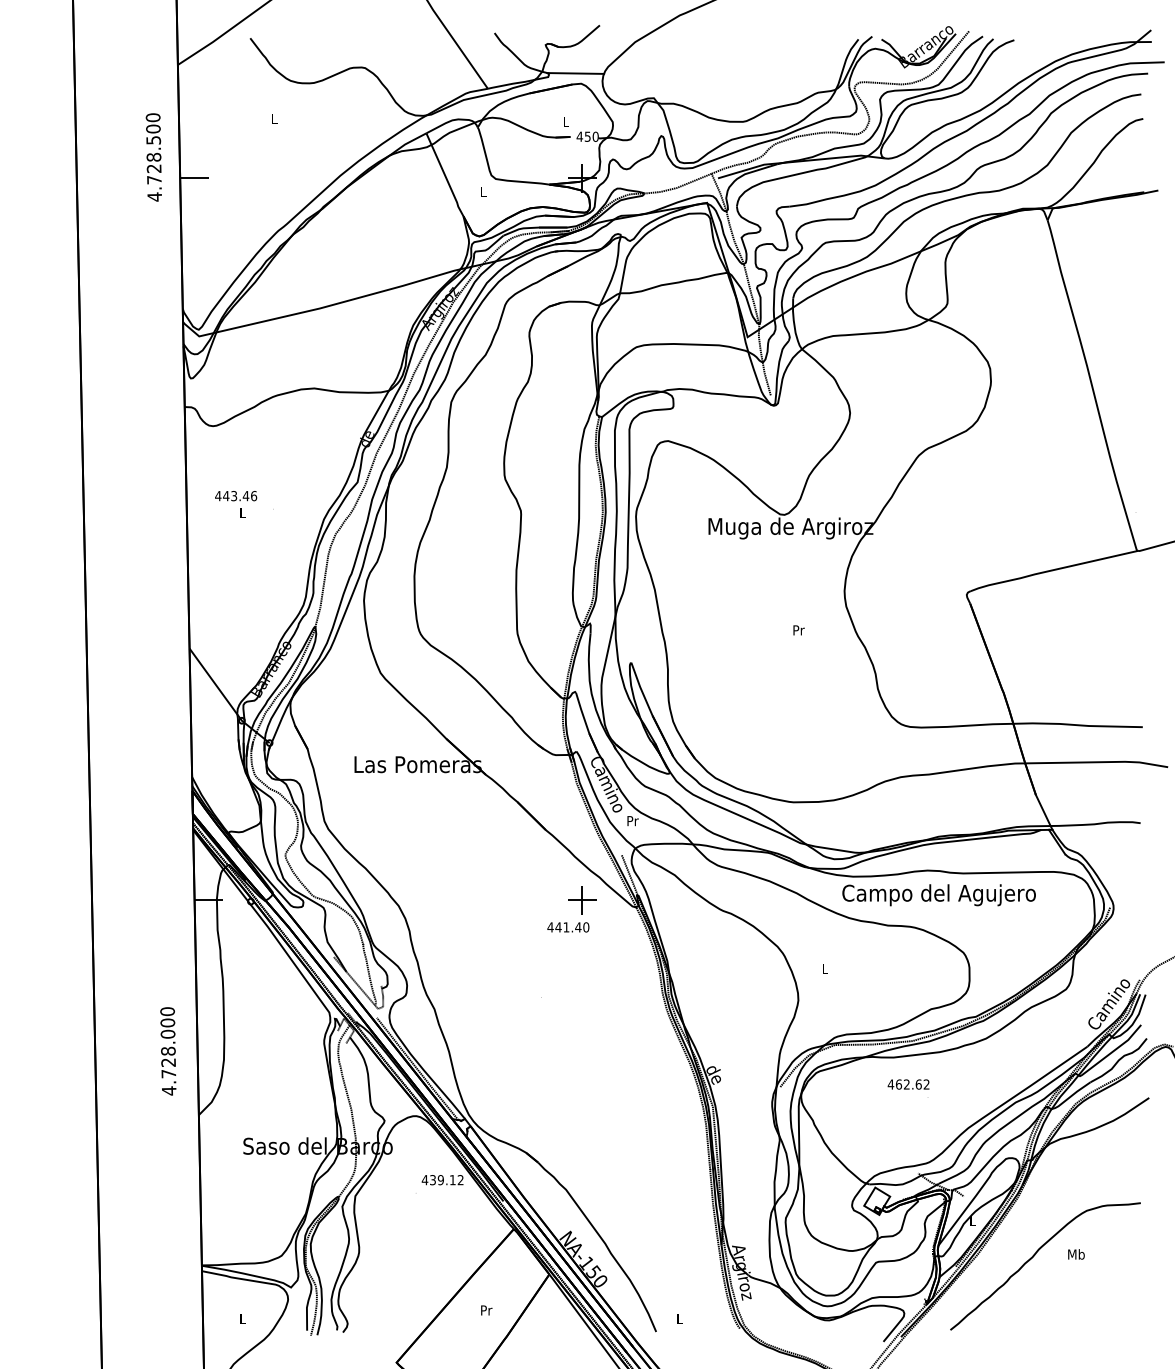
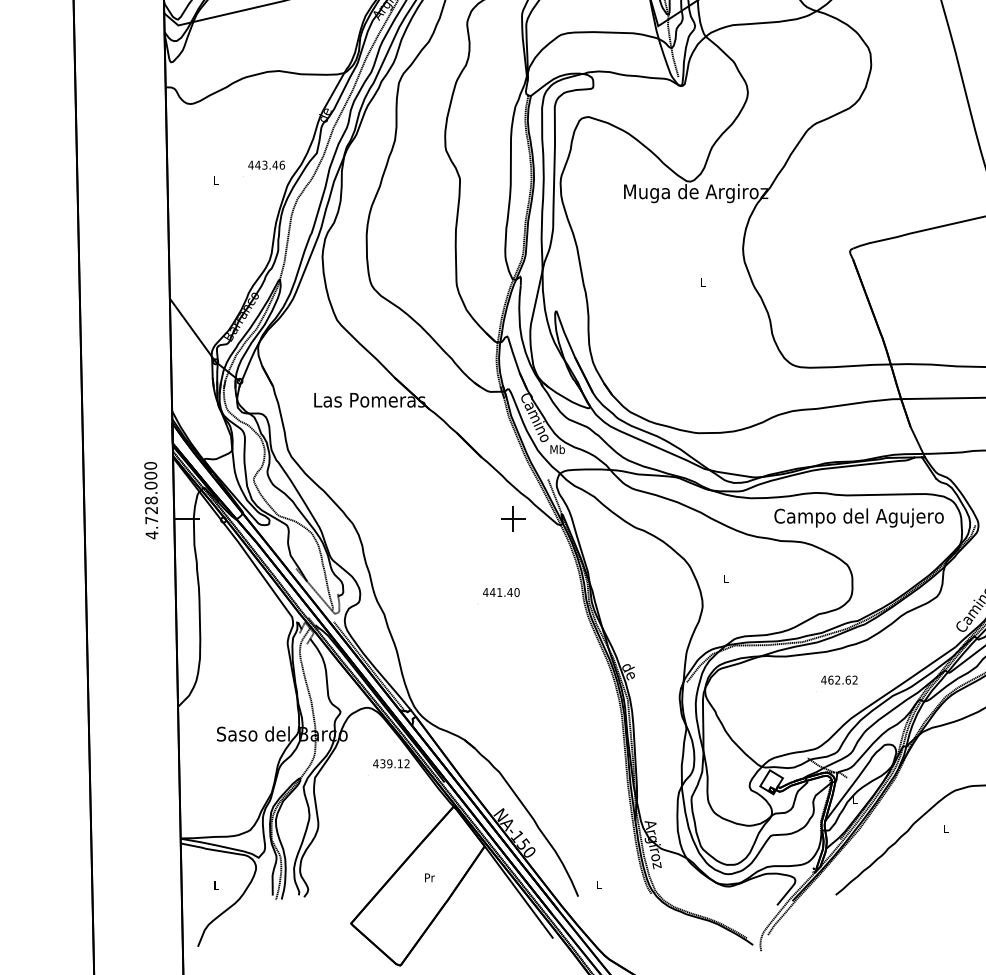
text: (236, 496) -> (266, 165), moved
text: (798, 630) -> (702, 282), Pr -> L
text: (632, 820) -> (557, 449), Pr -> Mb
text: (938, 895) -> (858, 518), moved
text: (568, 927) -> (501, 592), moved
text: (168, 1051) -> (151, 500), moved
text: (908, 1084) -> (839, 680), moved
text: (1076, 1254) -> (946, 828), Mb -> L

